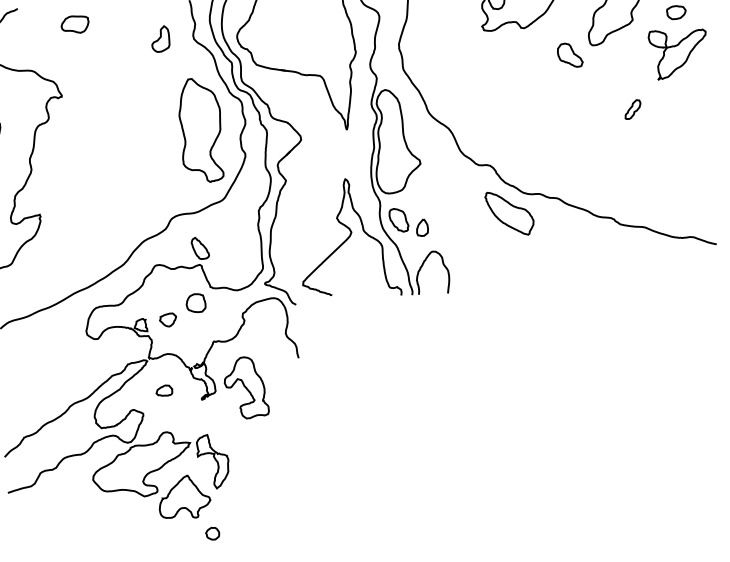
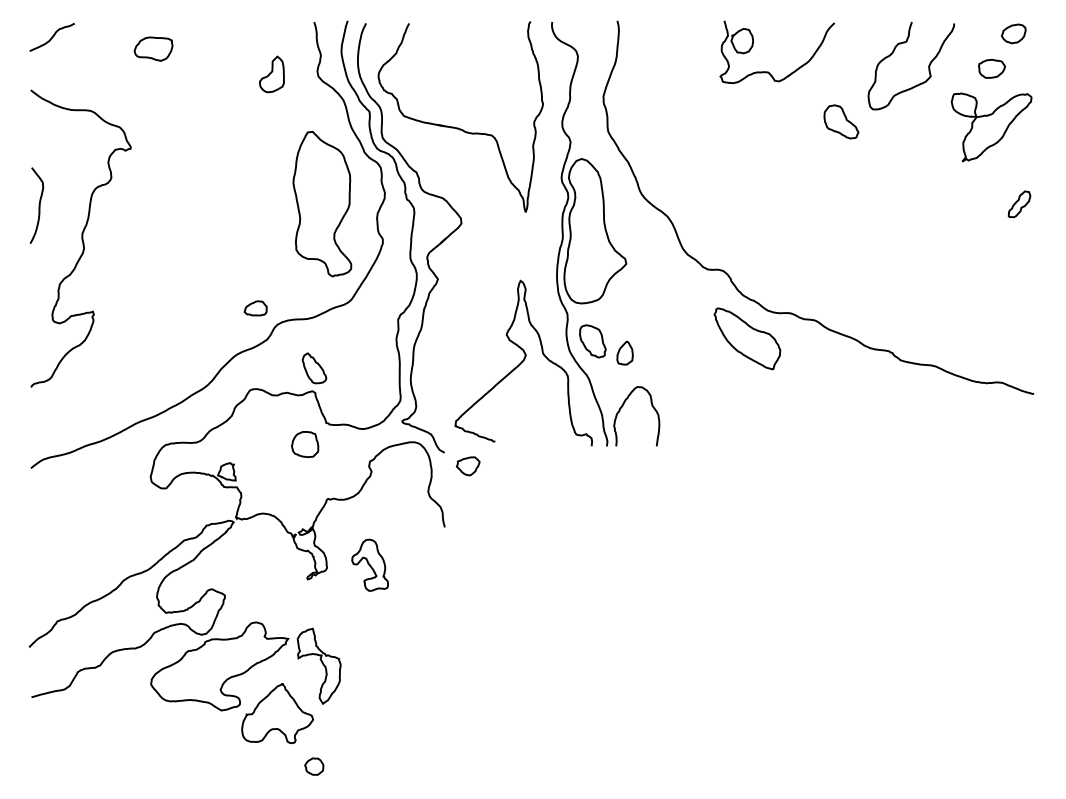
part: (632, 109) -> (1019, 204), moved
part: (167, 320) -> (467, 466), moved
part: (245, 387) -> (369, 564), size x0.6
part: (164, 390) -> (255, 308), moved

